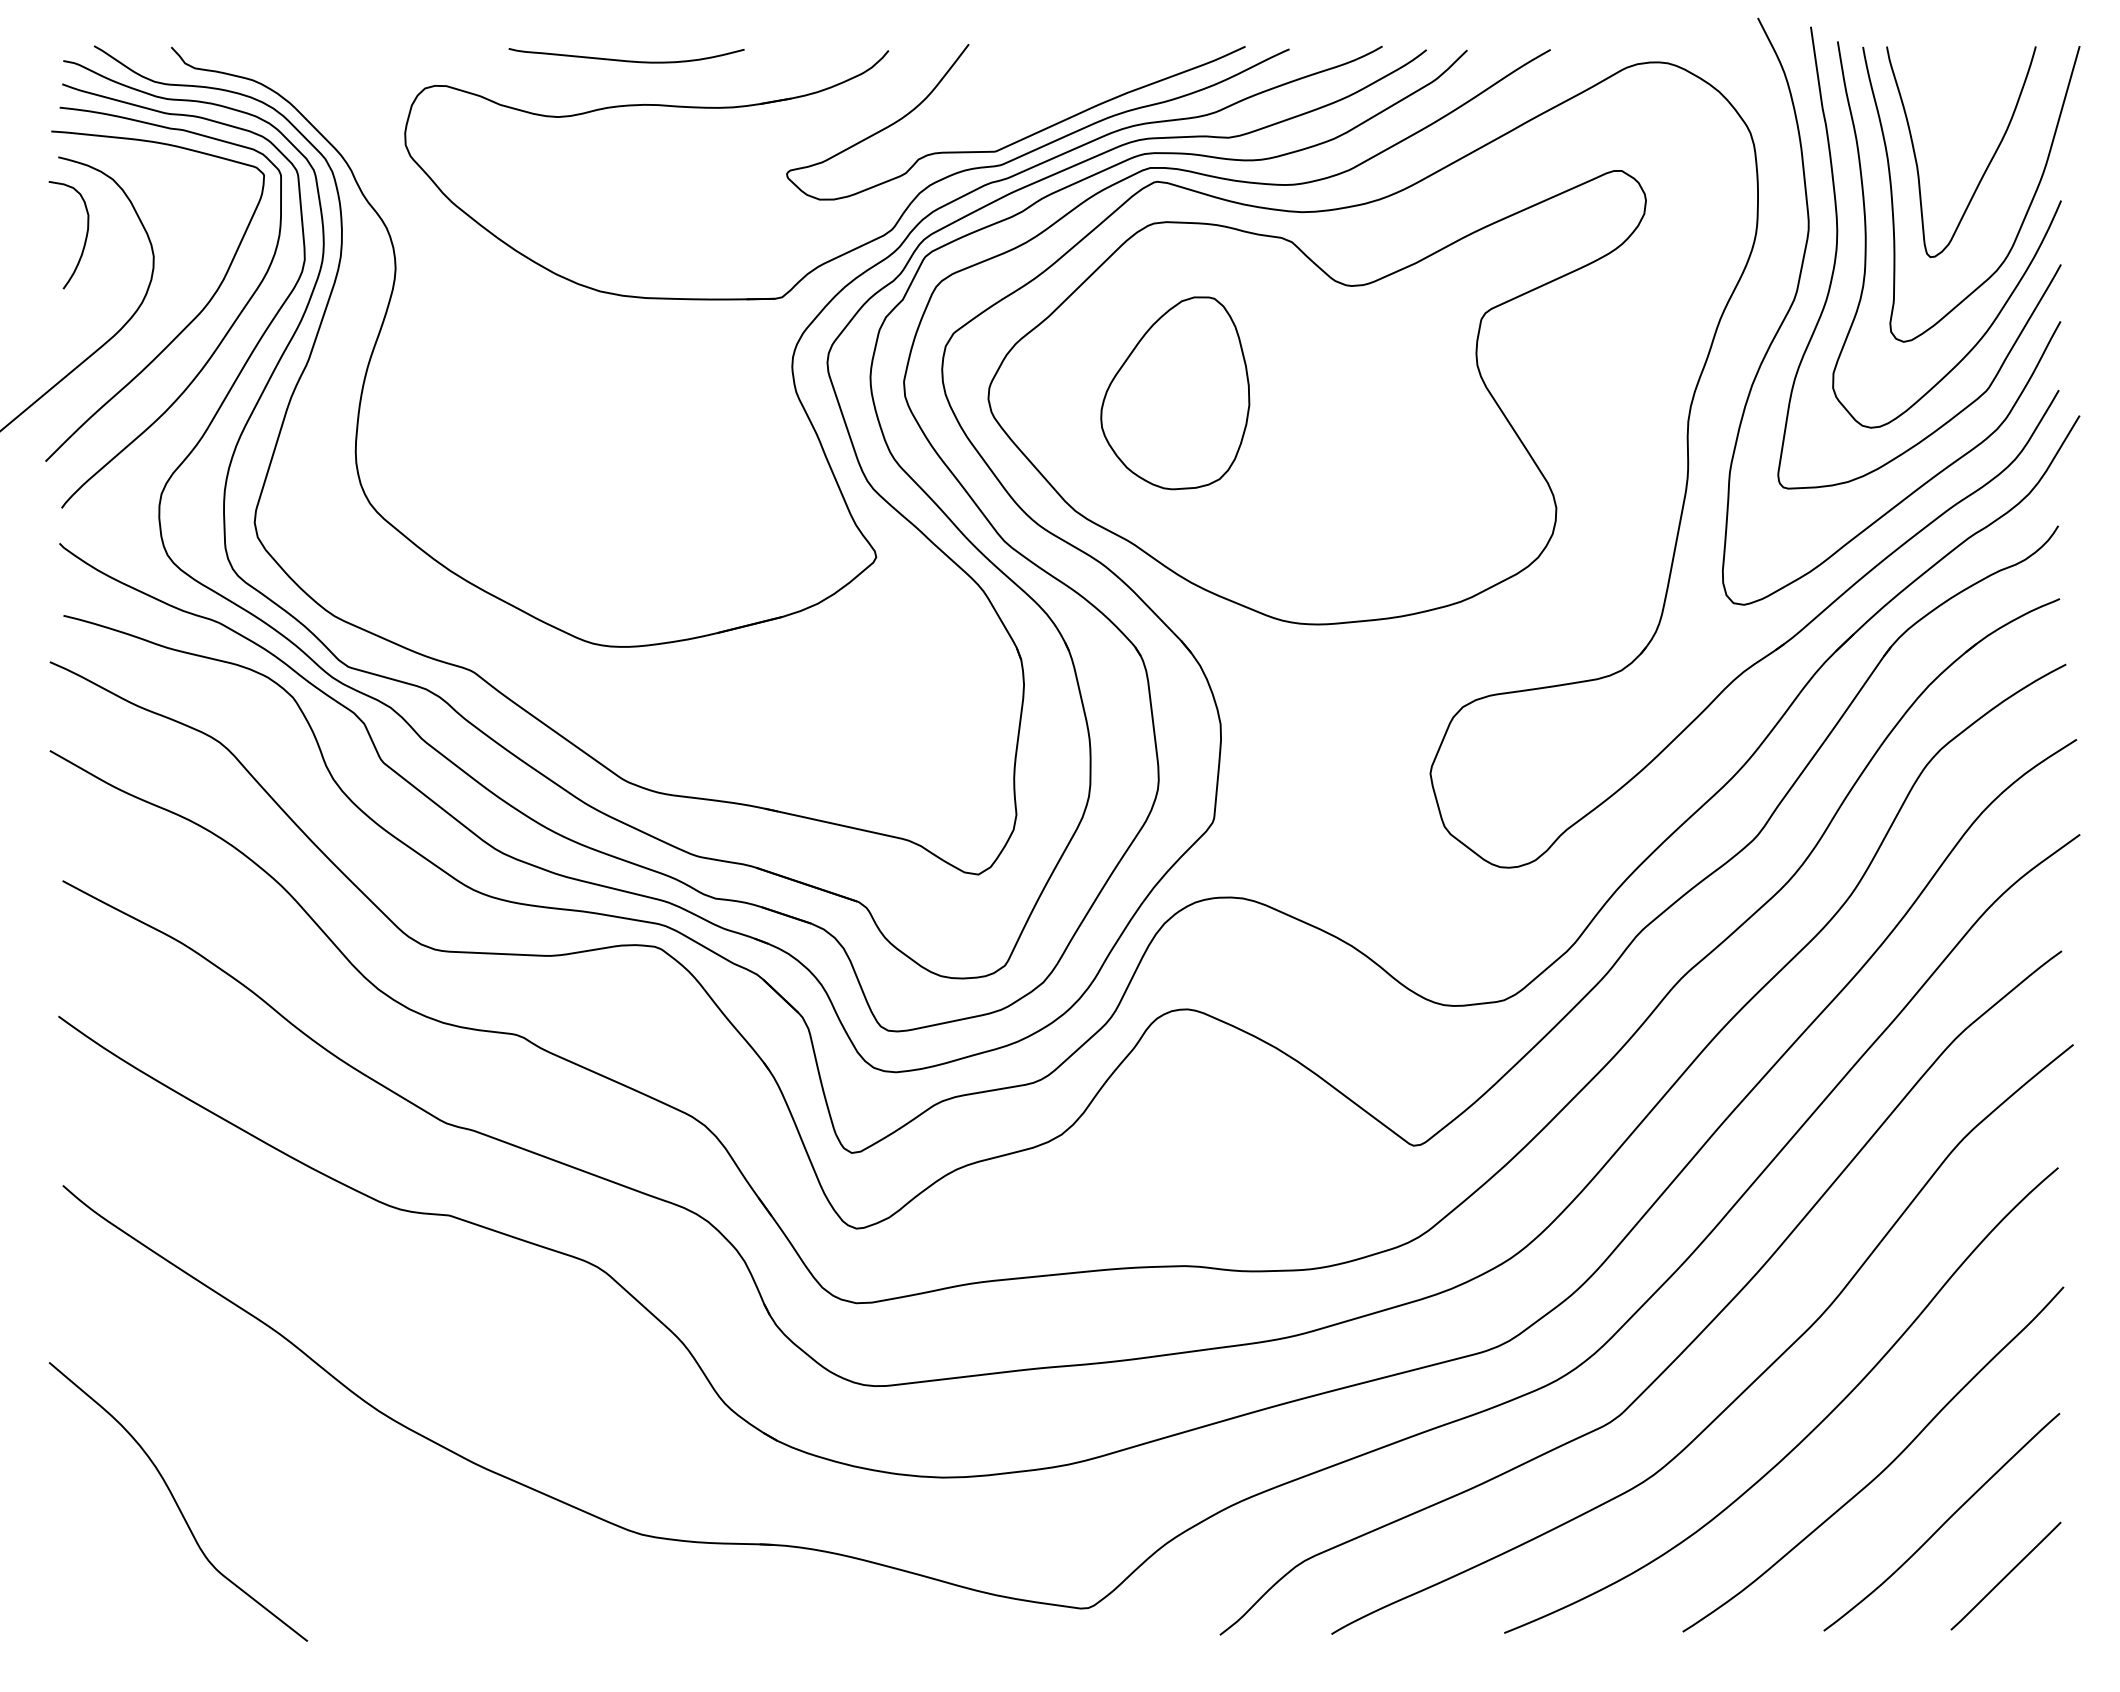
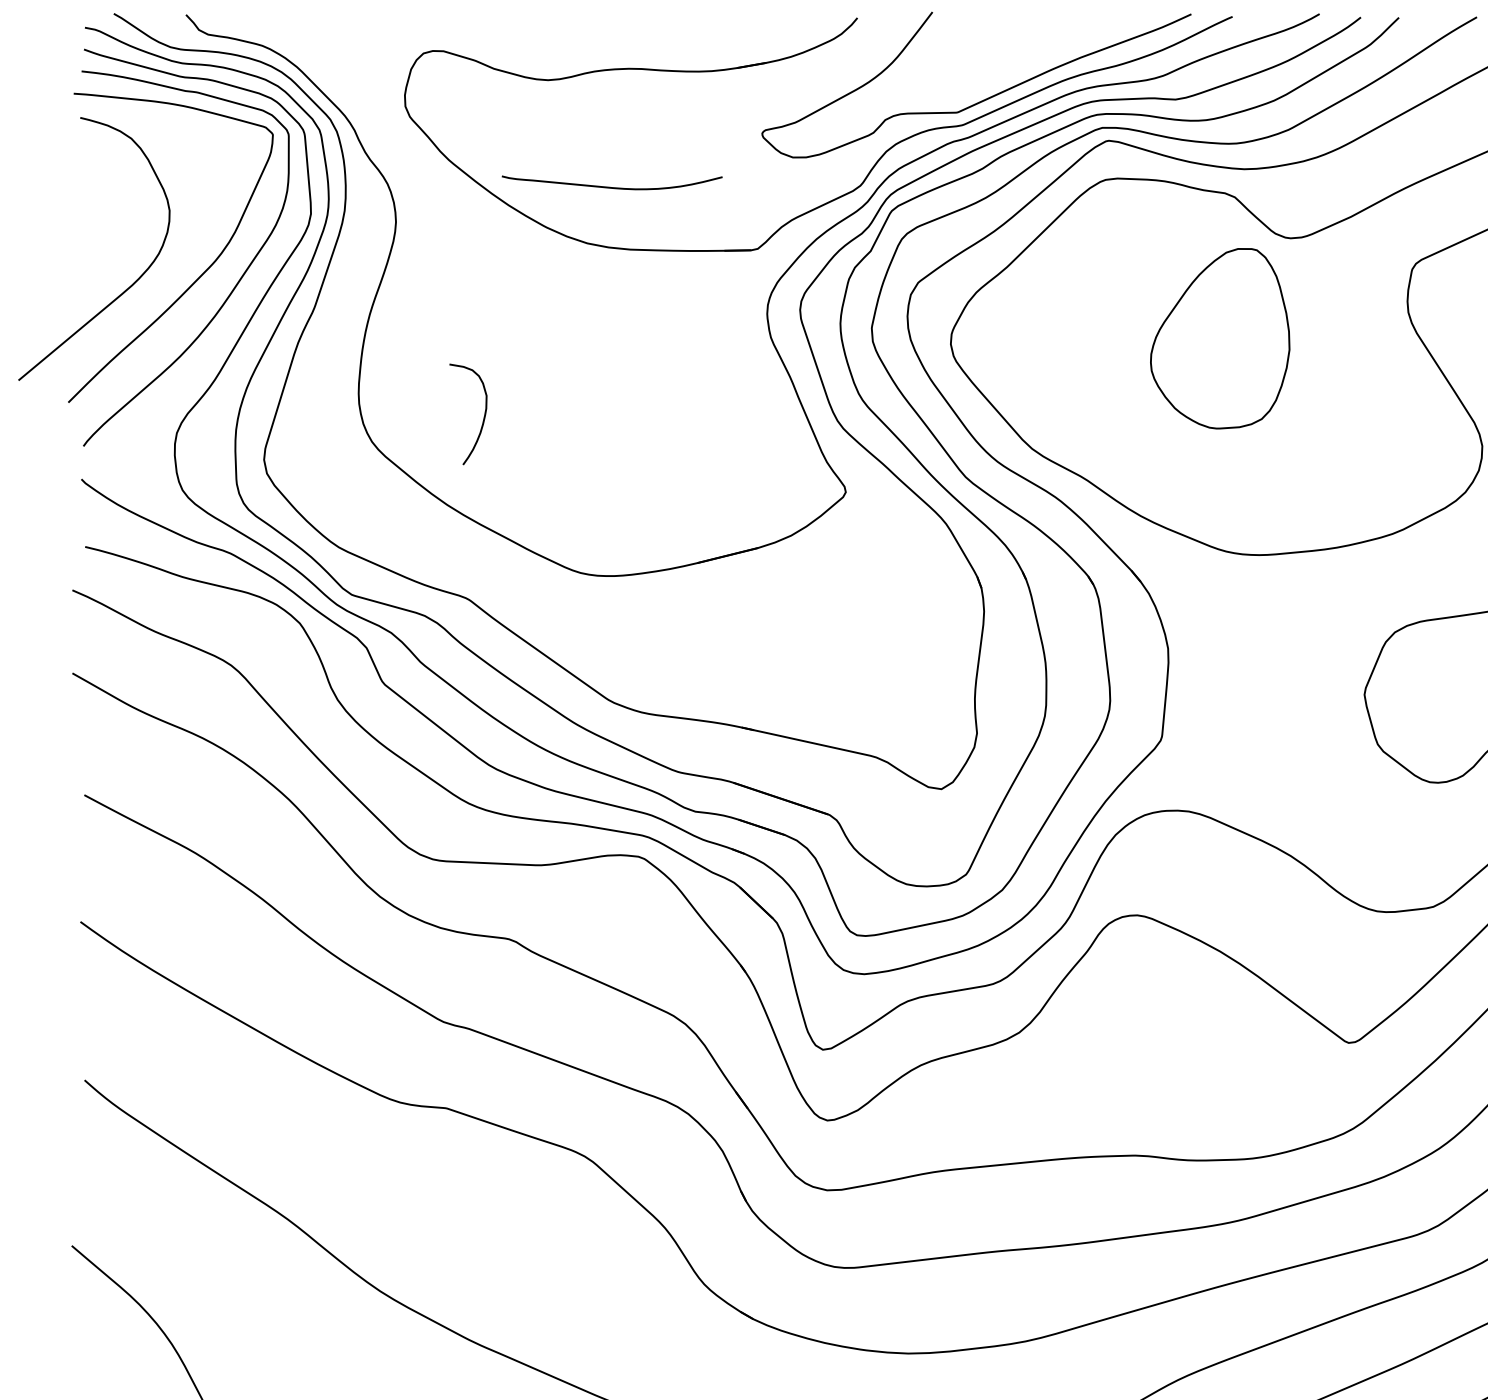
curve: (626, 60) -> (612, 187), moved
curve: (84, 240) -> (482, 419), moved
part: (1175, 393) -> (1220, 338), moved

